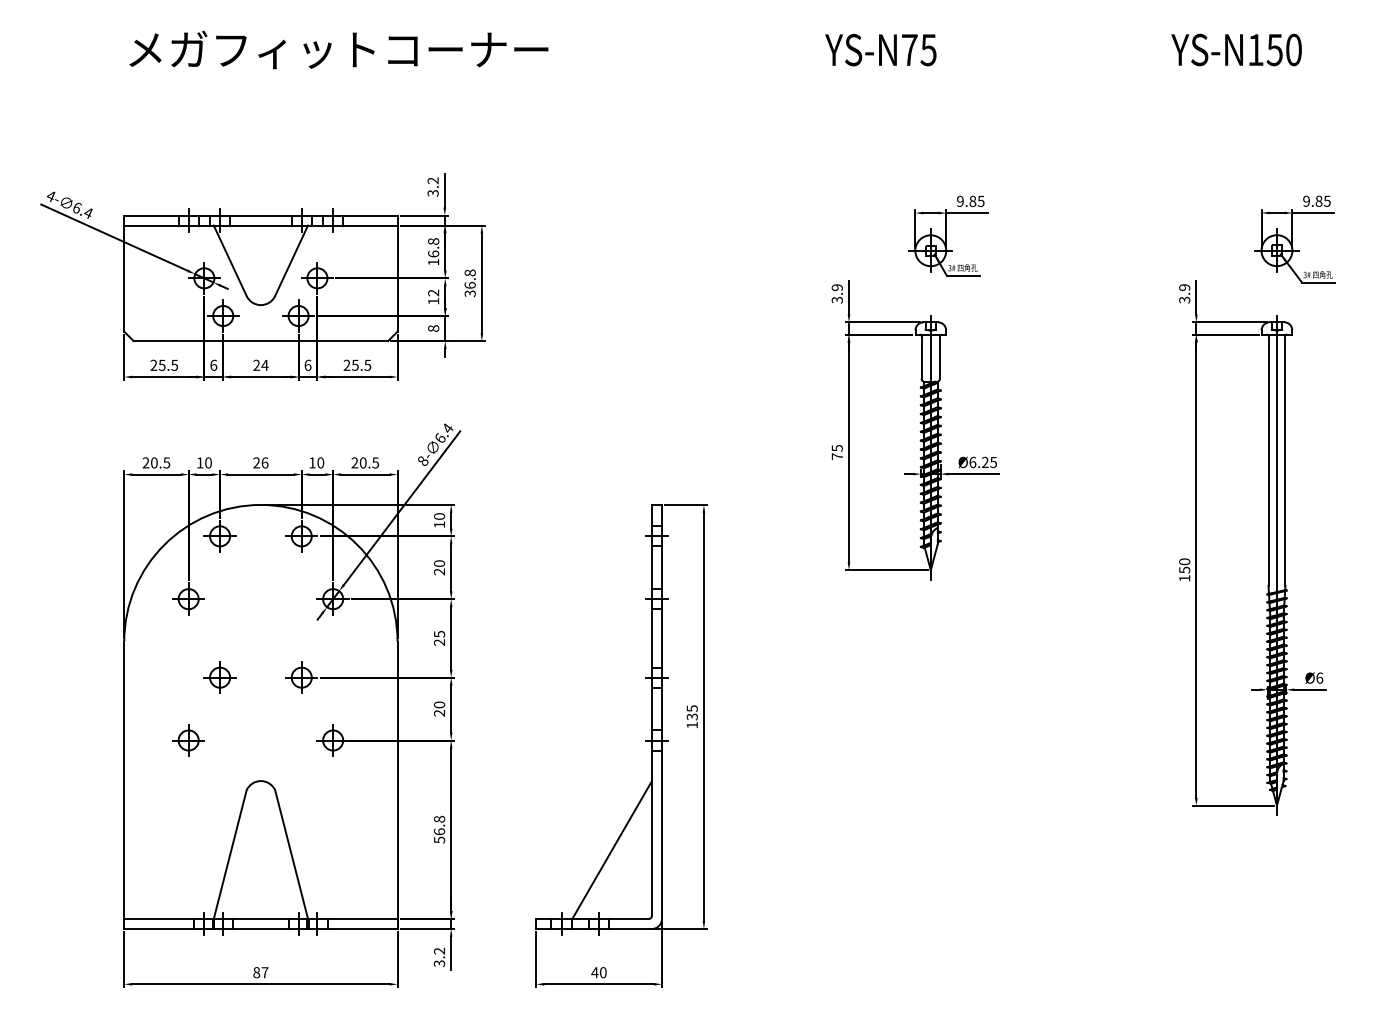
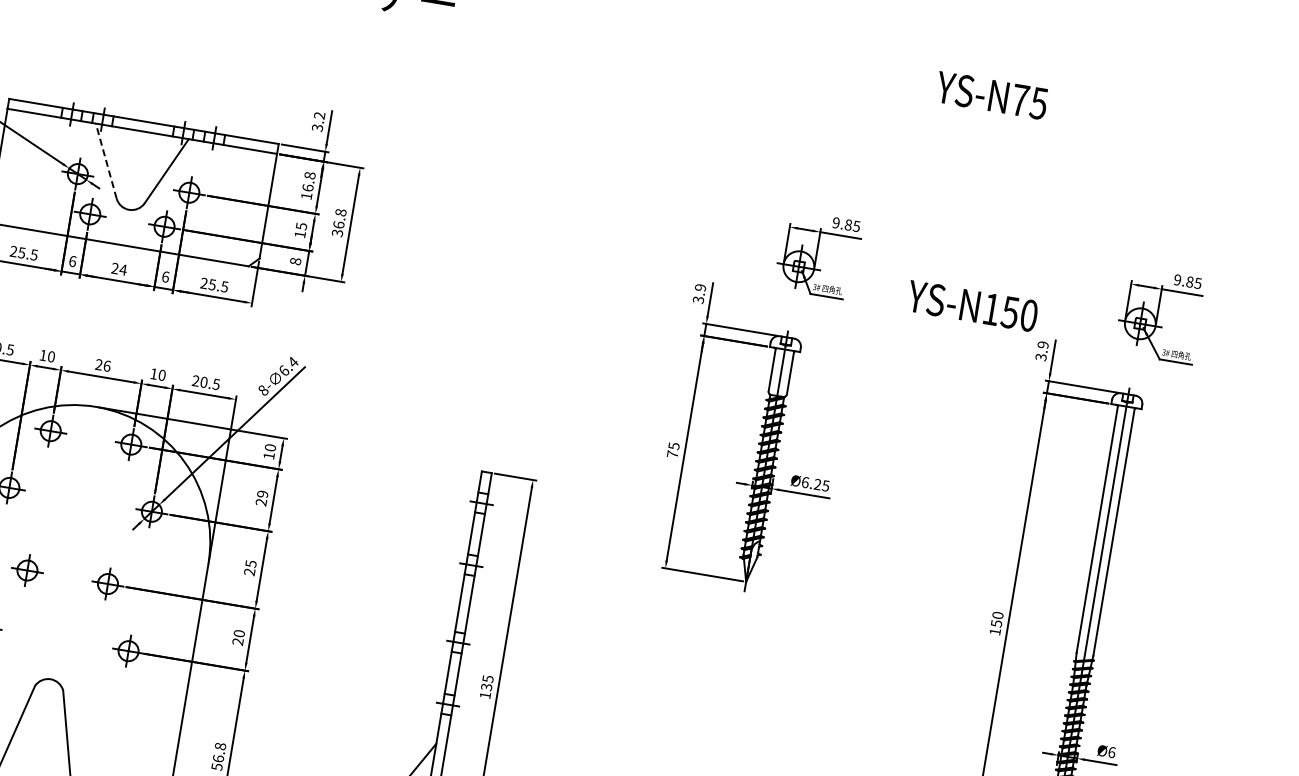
text: (1236, 49) -> (972, 305), moved
text: (880, 50) -> (991, 95), moved
line: (230, 260) -> (106, 160), solid -> dashed
text: (433, 292) -> (301, 225), 12 -> 15
text: (439, 563) -> (262, 494), 20 -> 29

